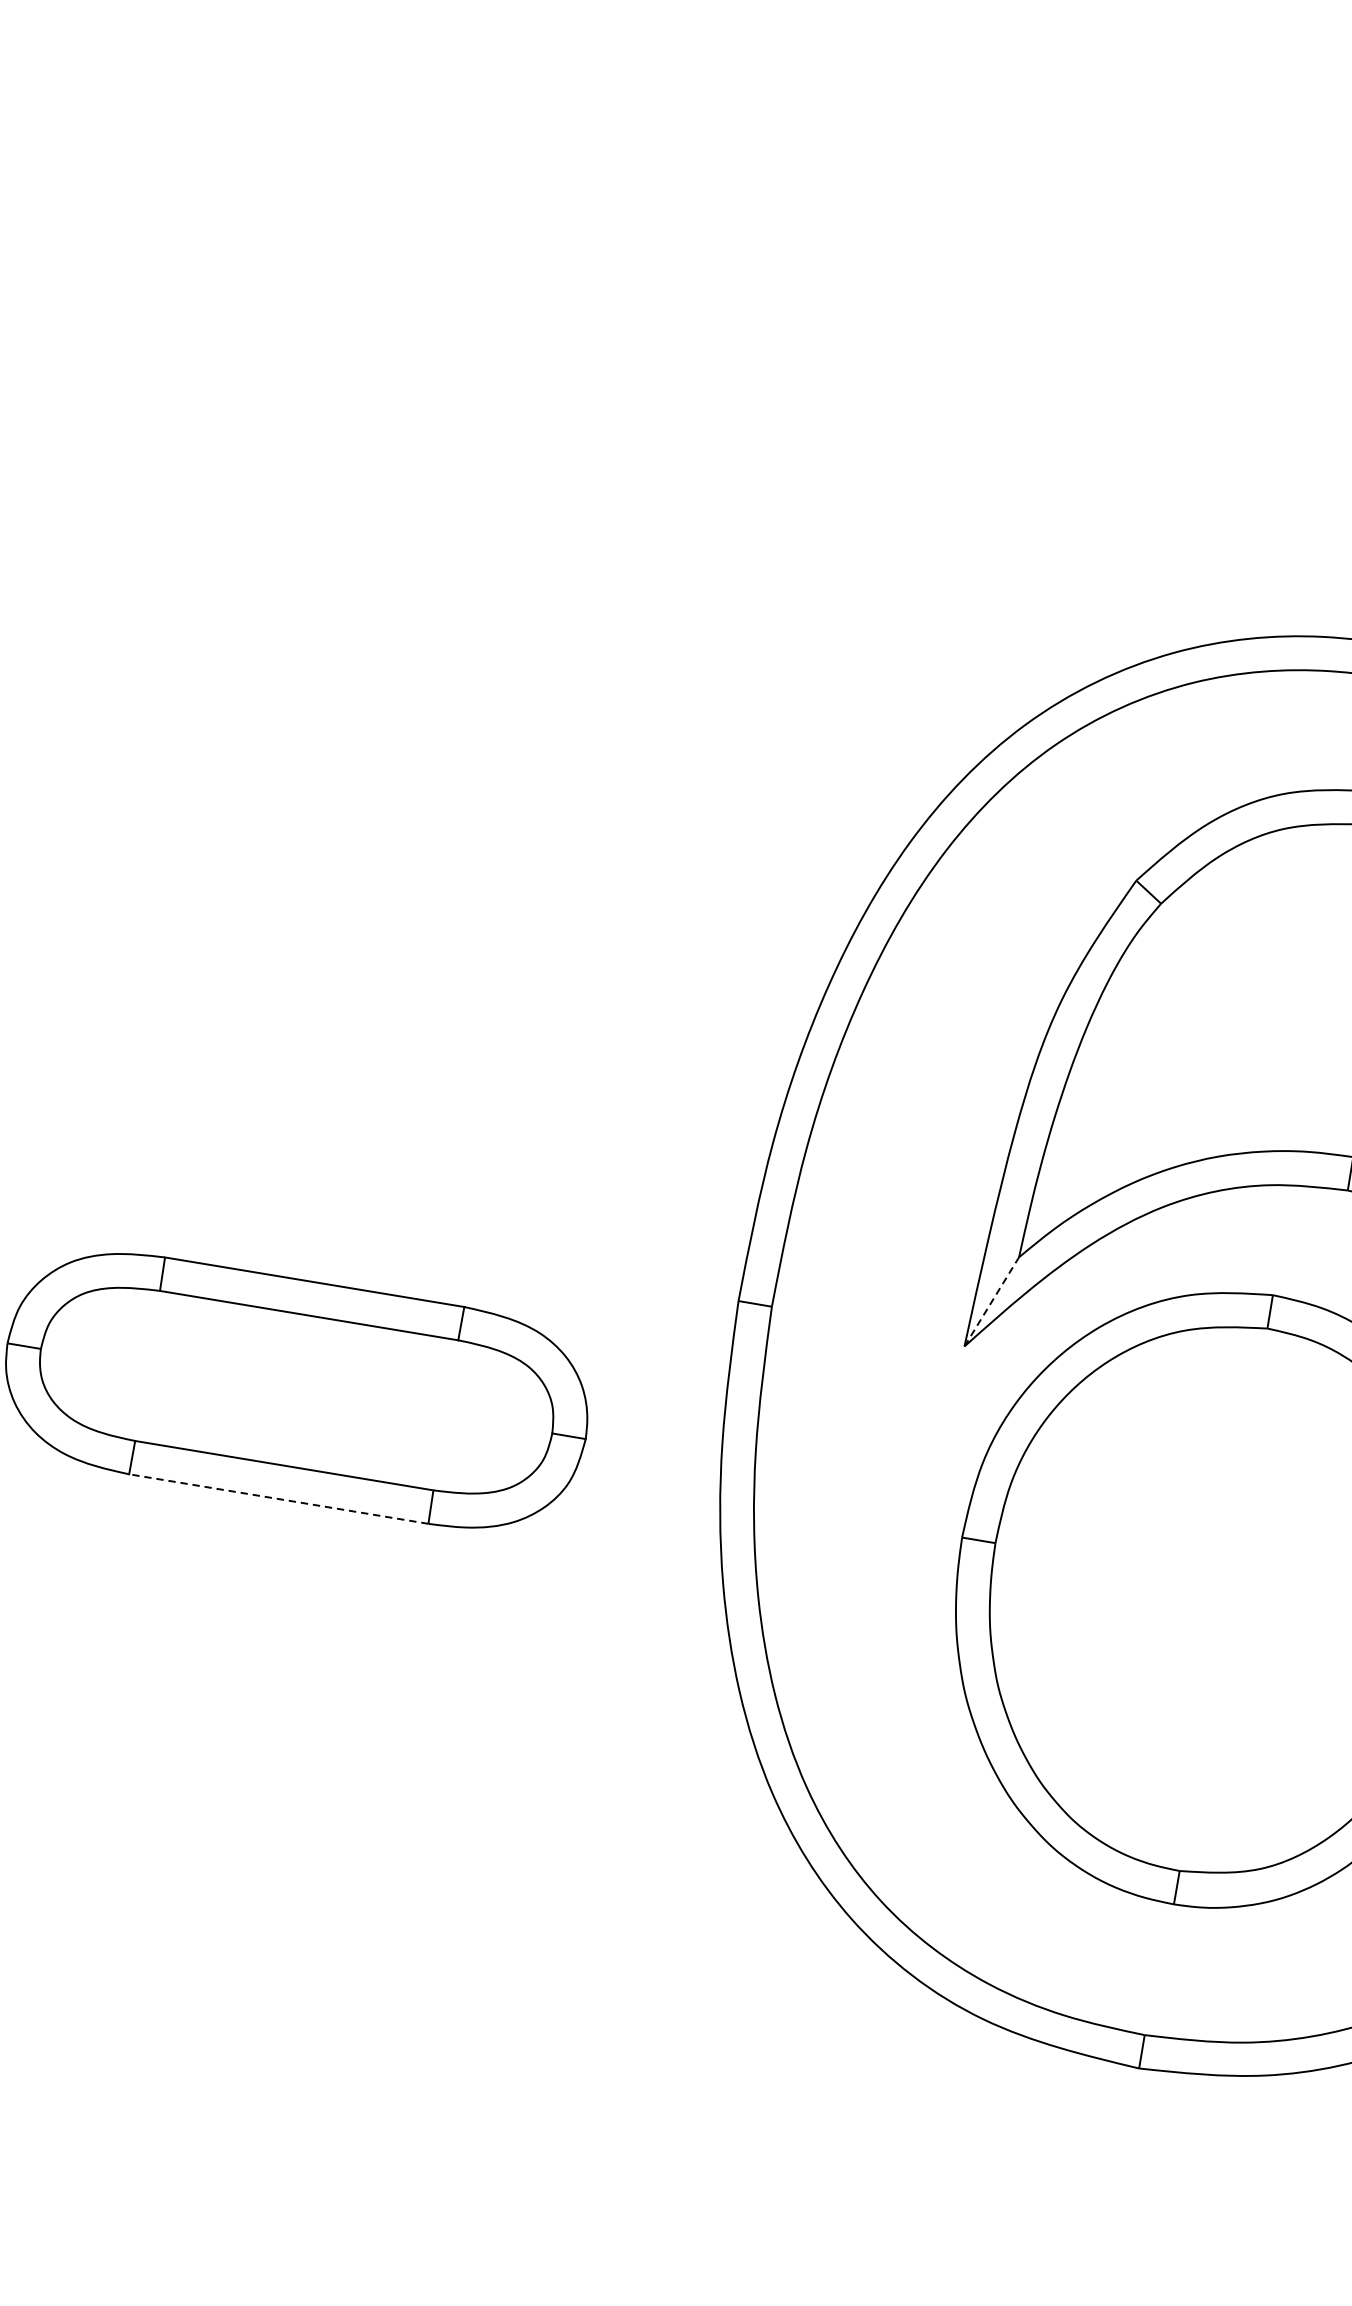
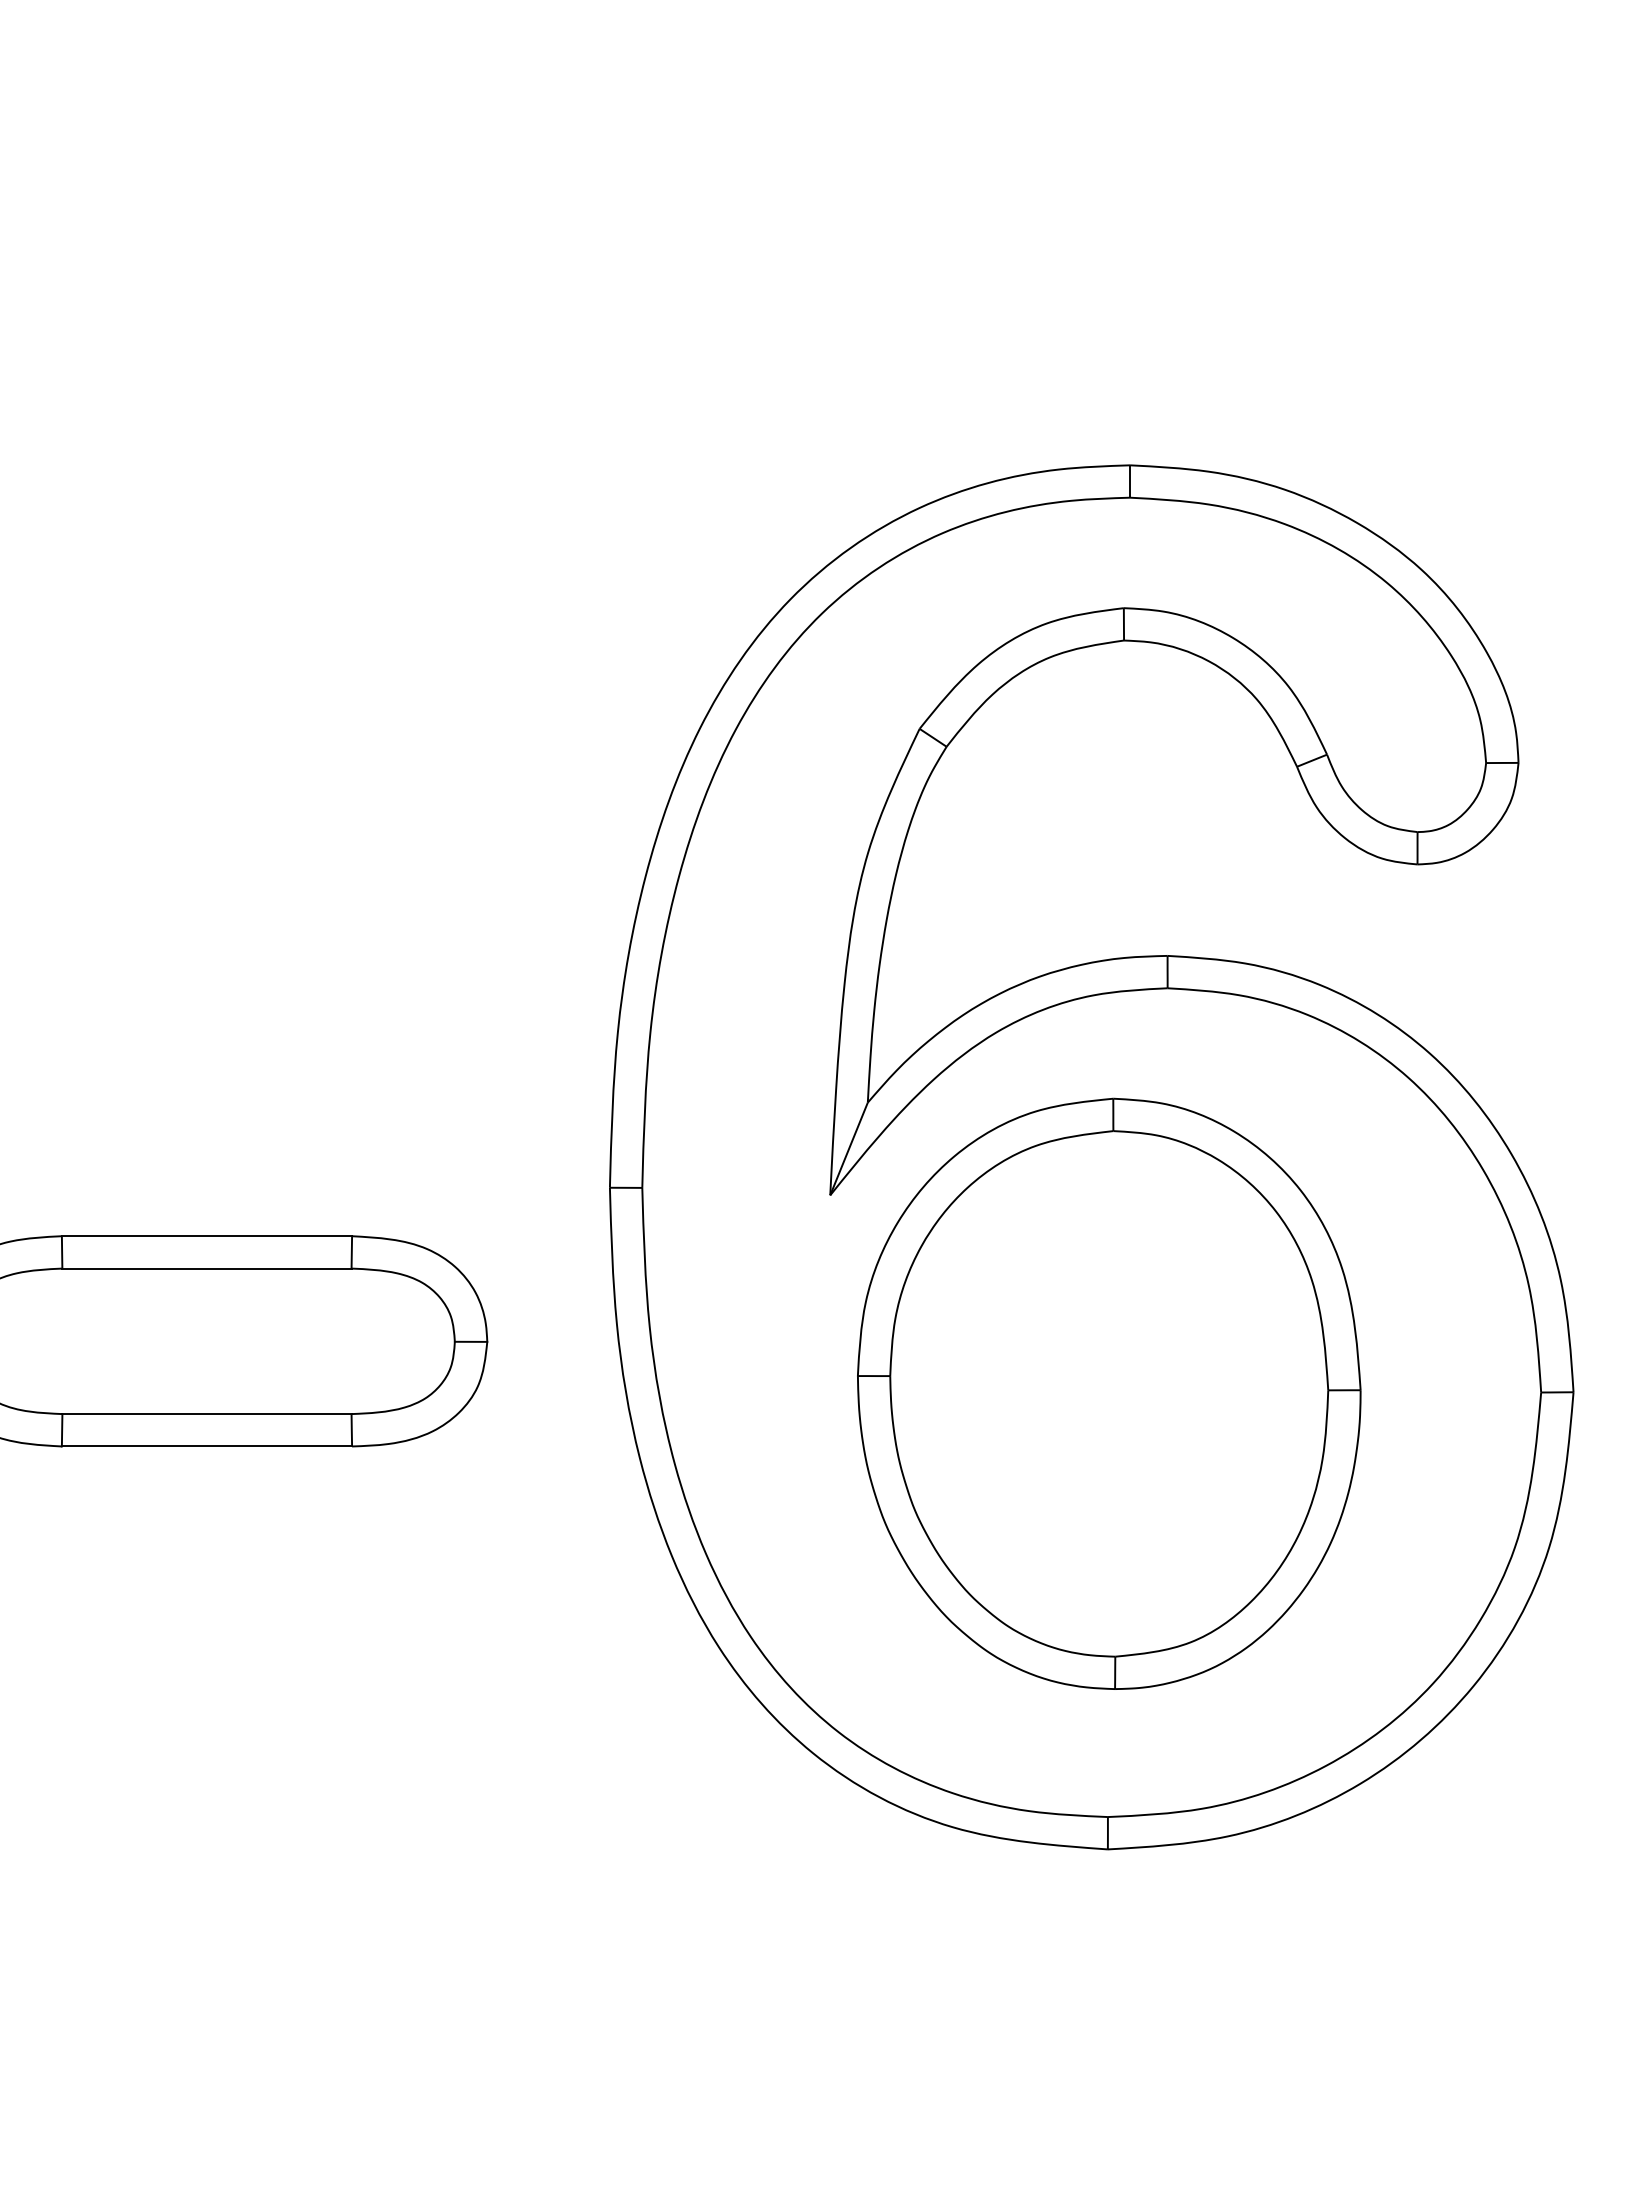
line: (992, 1301) -> (849, 1148), dashed -> solid
line: (278, 1499) -> (206, 1446), dashed -> solid

